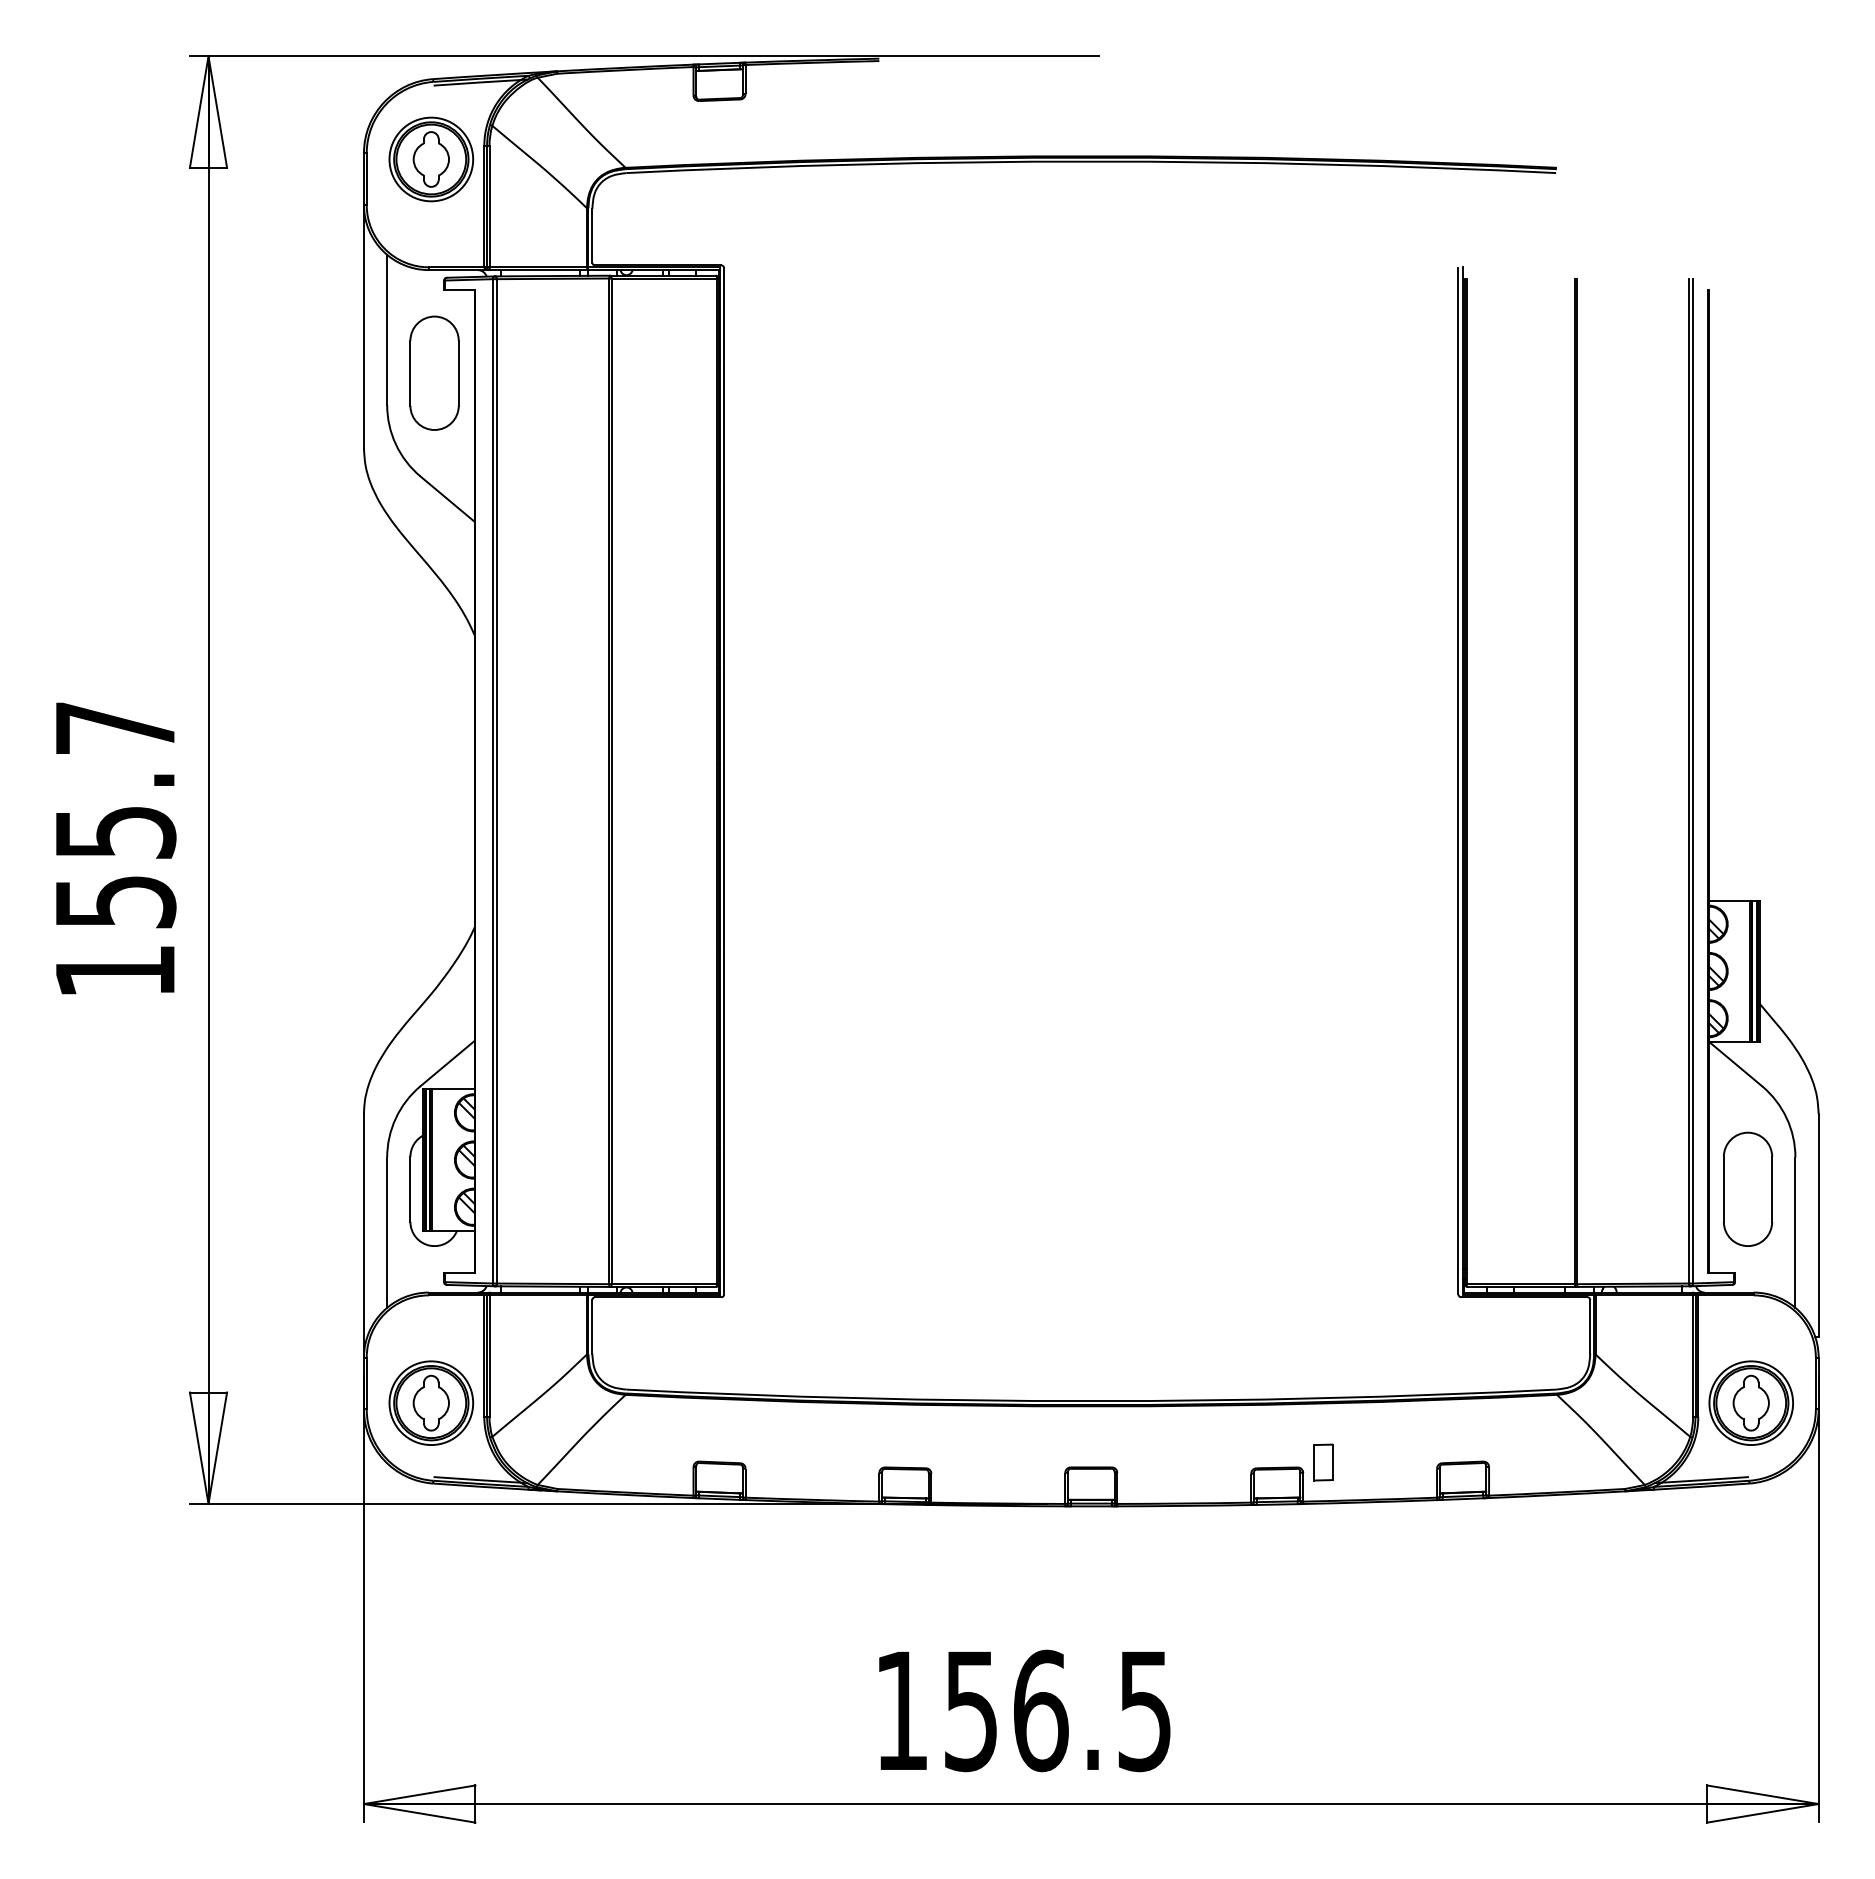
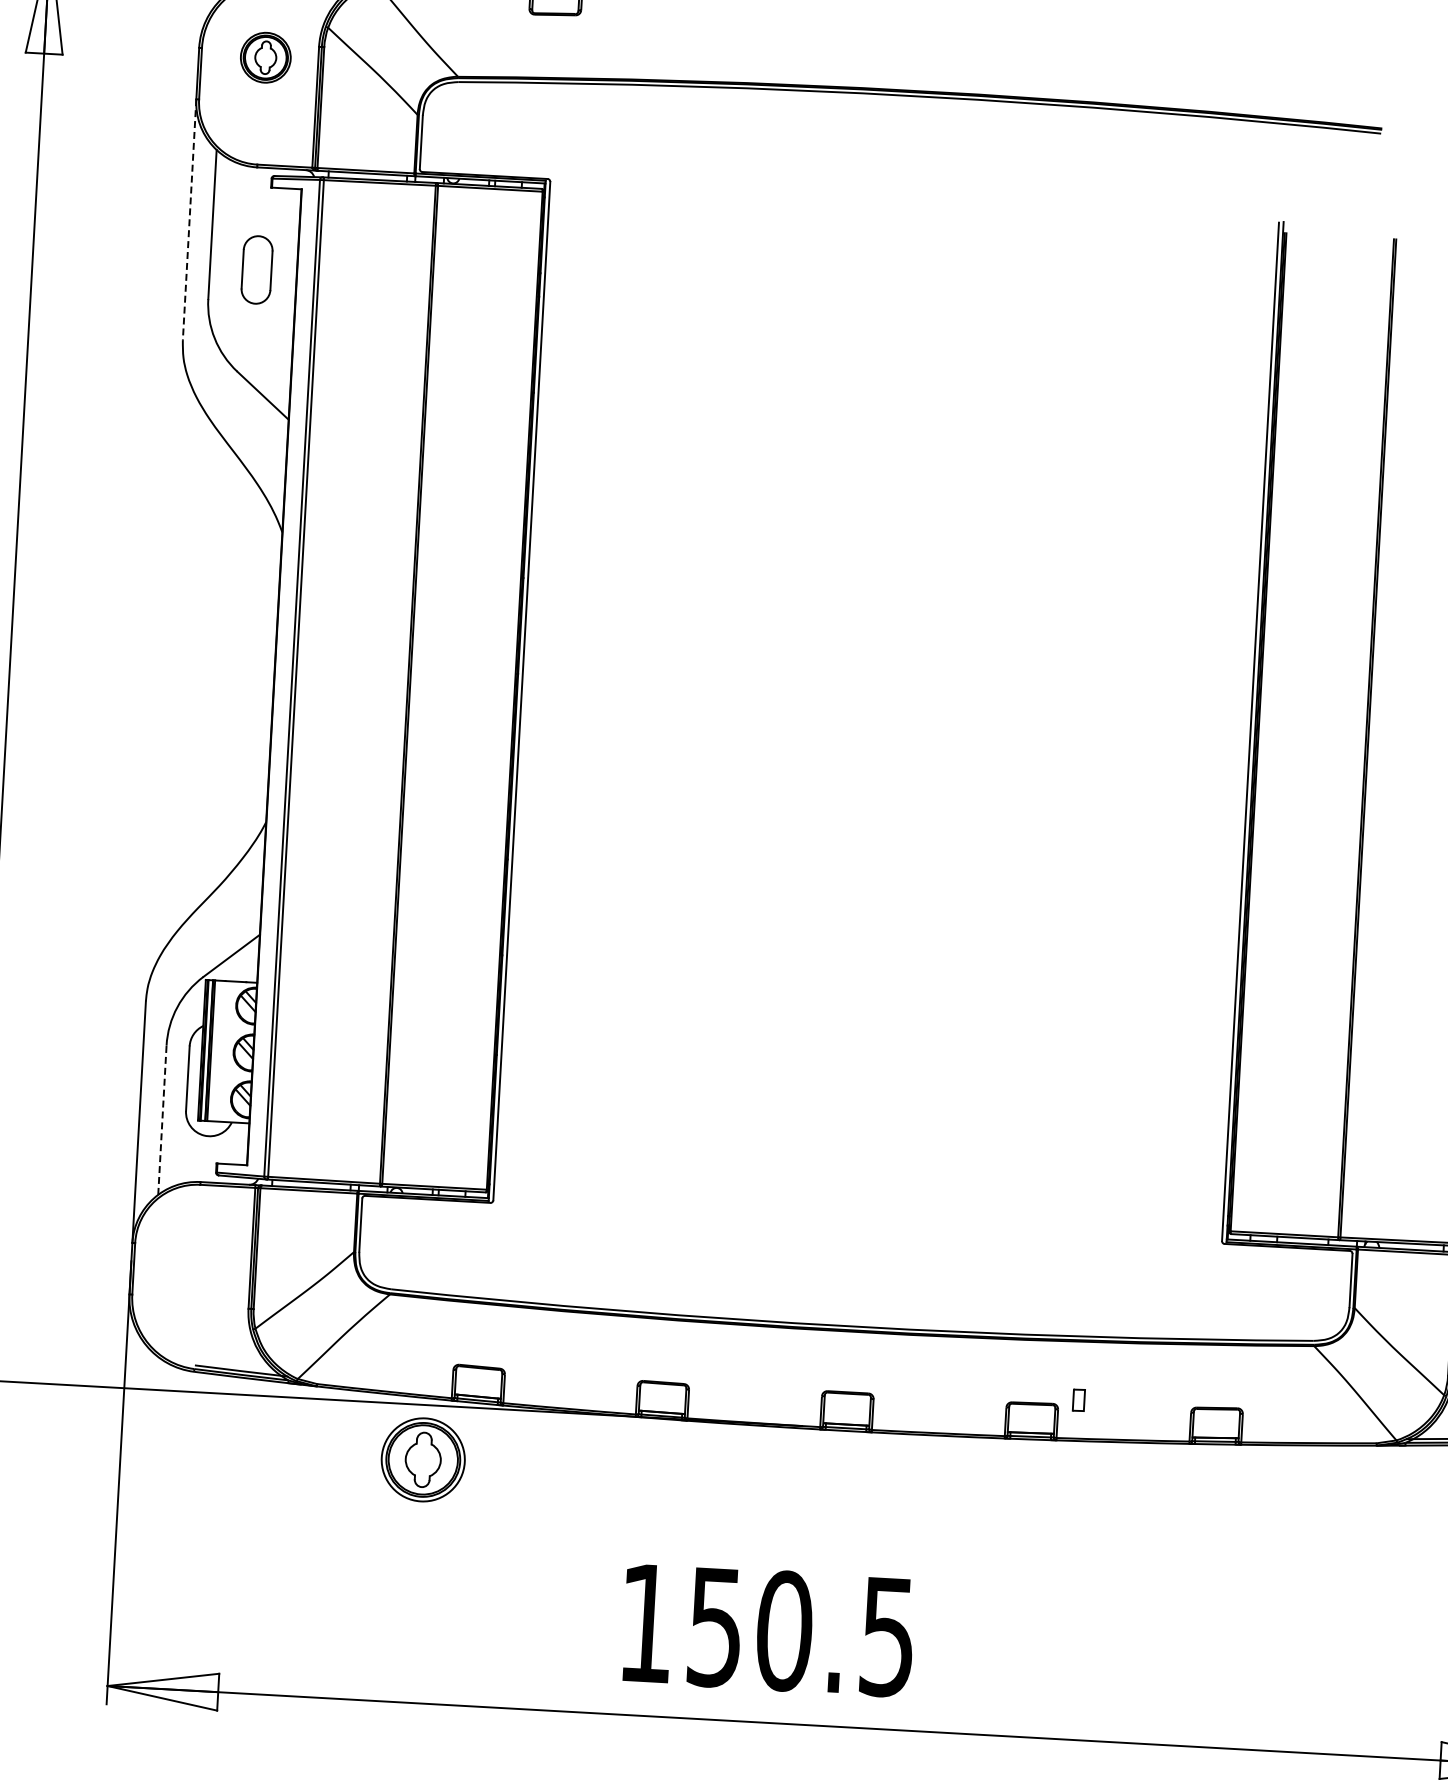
part: (431, 159) -> (265, 57), size x0.6
line: (363, 326) -> (189, 219), solid -> dashed
part: (434, 372) -> (257, 269), size x0.6
line: (387, 1232) -> (162, 1120), solid -> dashed
part: (431, 1402) -> (423, 1459), moved
part: (1323, 1462) -> (1078, 1400), size x0.6
text: (1040, 1710) -> (784, 1630), 156.5 -> 150.5

